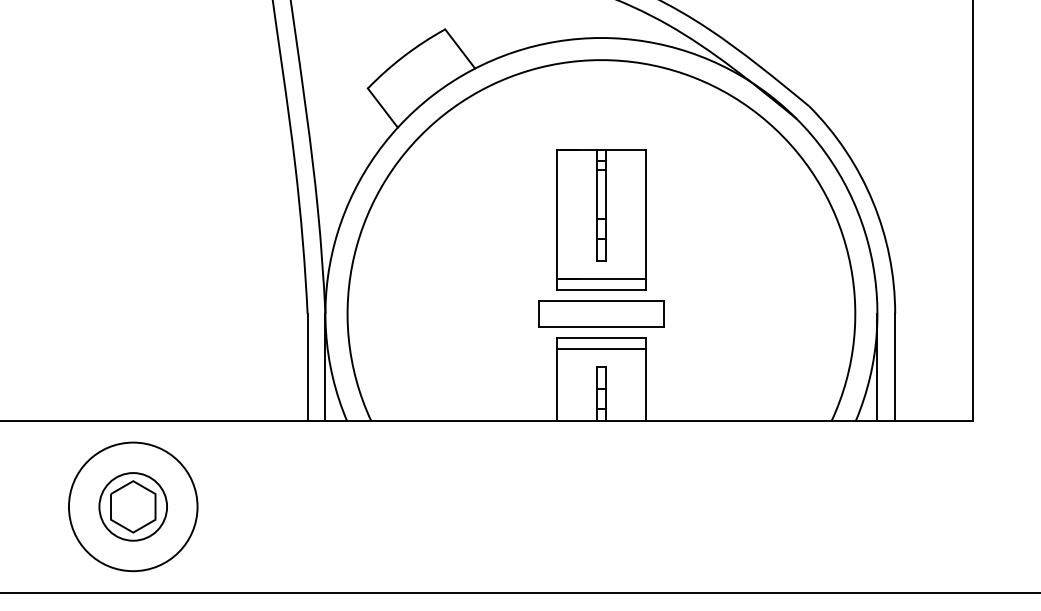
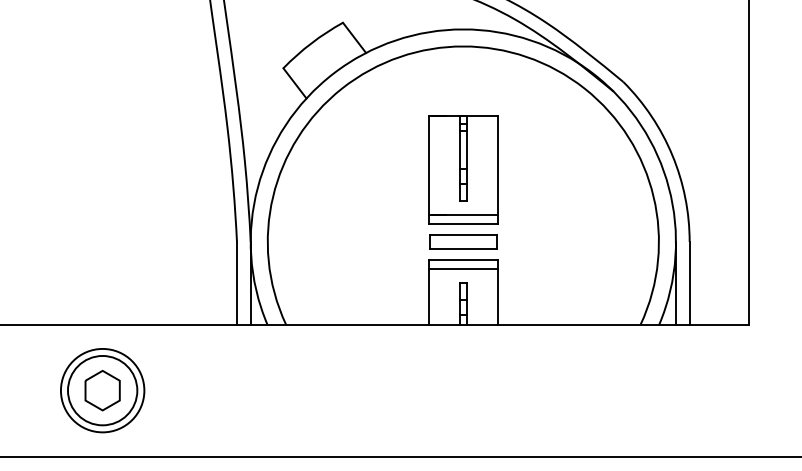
part: (601, 313) -> (463, 241), size x0.7
circle: (132, 506) -> (102, 390), size x0.7
circle: (133, 506) -> (102, 390), size x1.6

